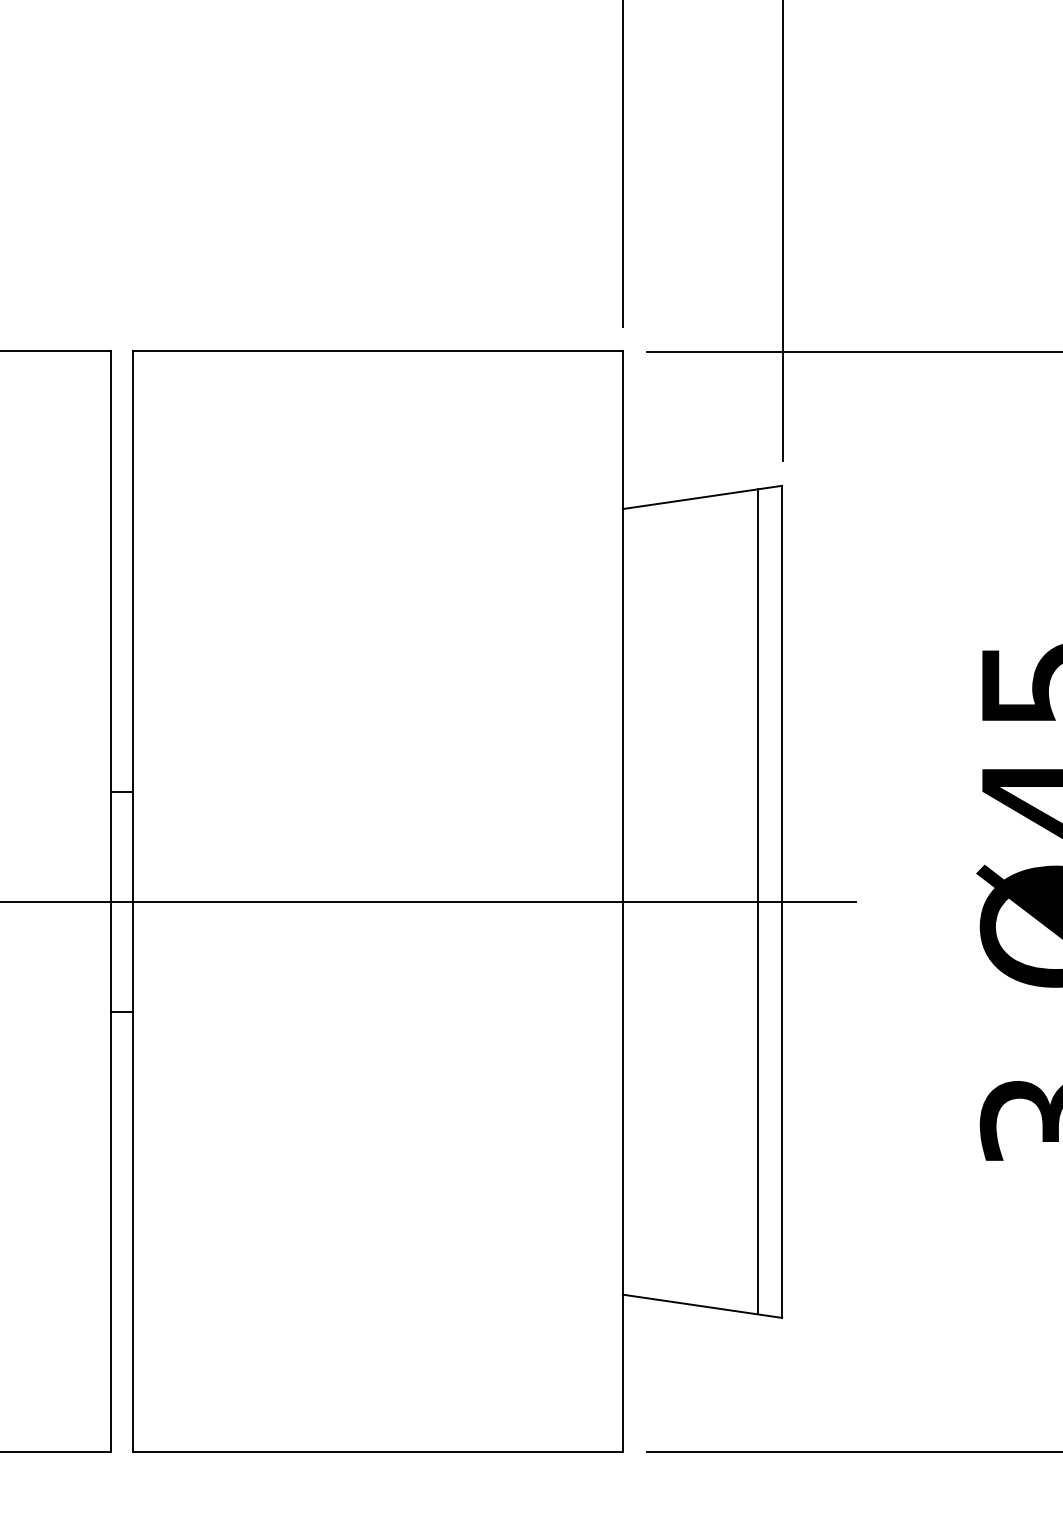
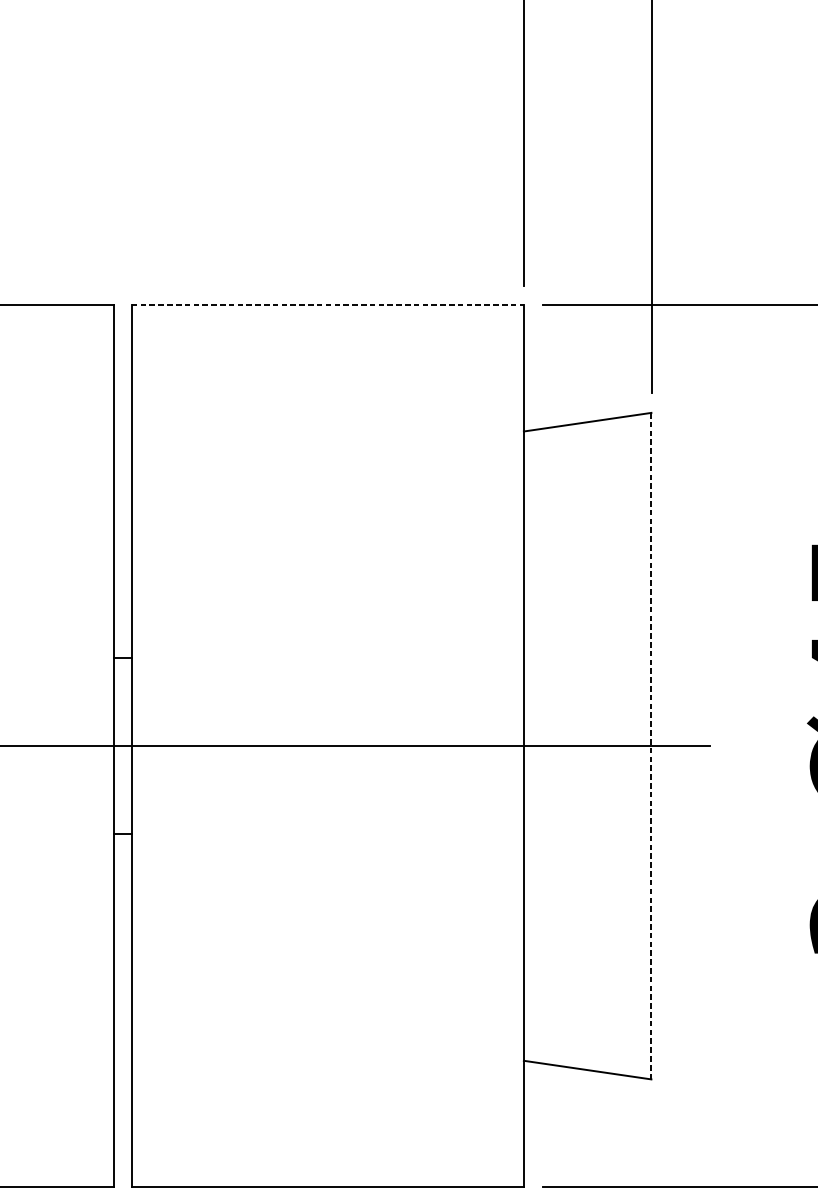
line: (378, 351) -> (328, 305), solid -> dashed
line: (757, 901) -> (631, 745), removed
line: (782, 902) -> (651, 746), solid -> dashed

